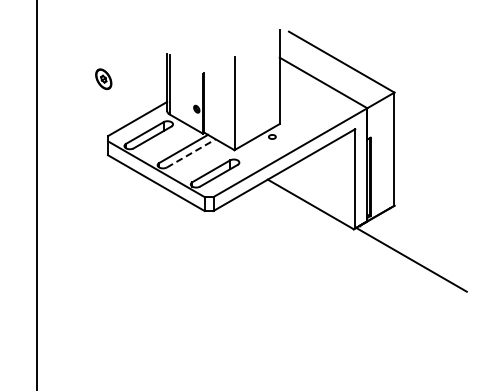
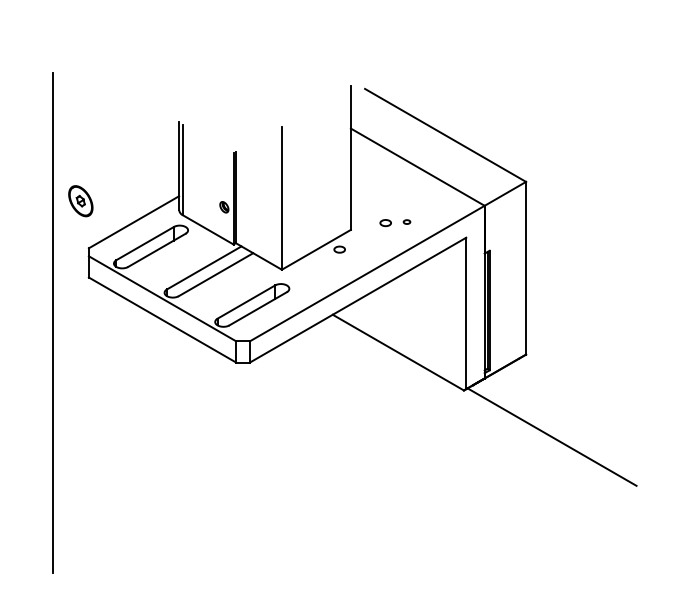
part: (103, 78) -> (80, 200), moved
part: (308, 119) -> (394, 222), added
line: (191, 153) -> (216, 274), dashed -> solid
line: (84, 184) -> (52, 322), added

